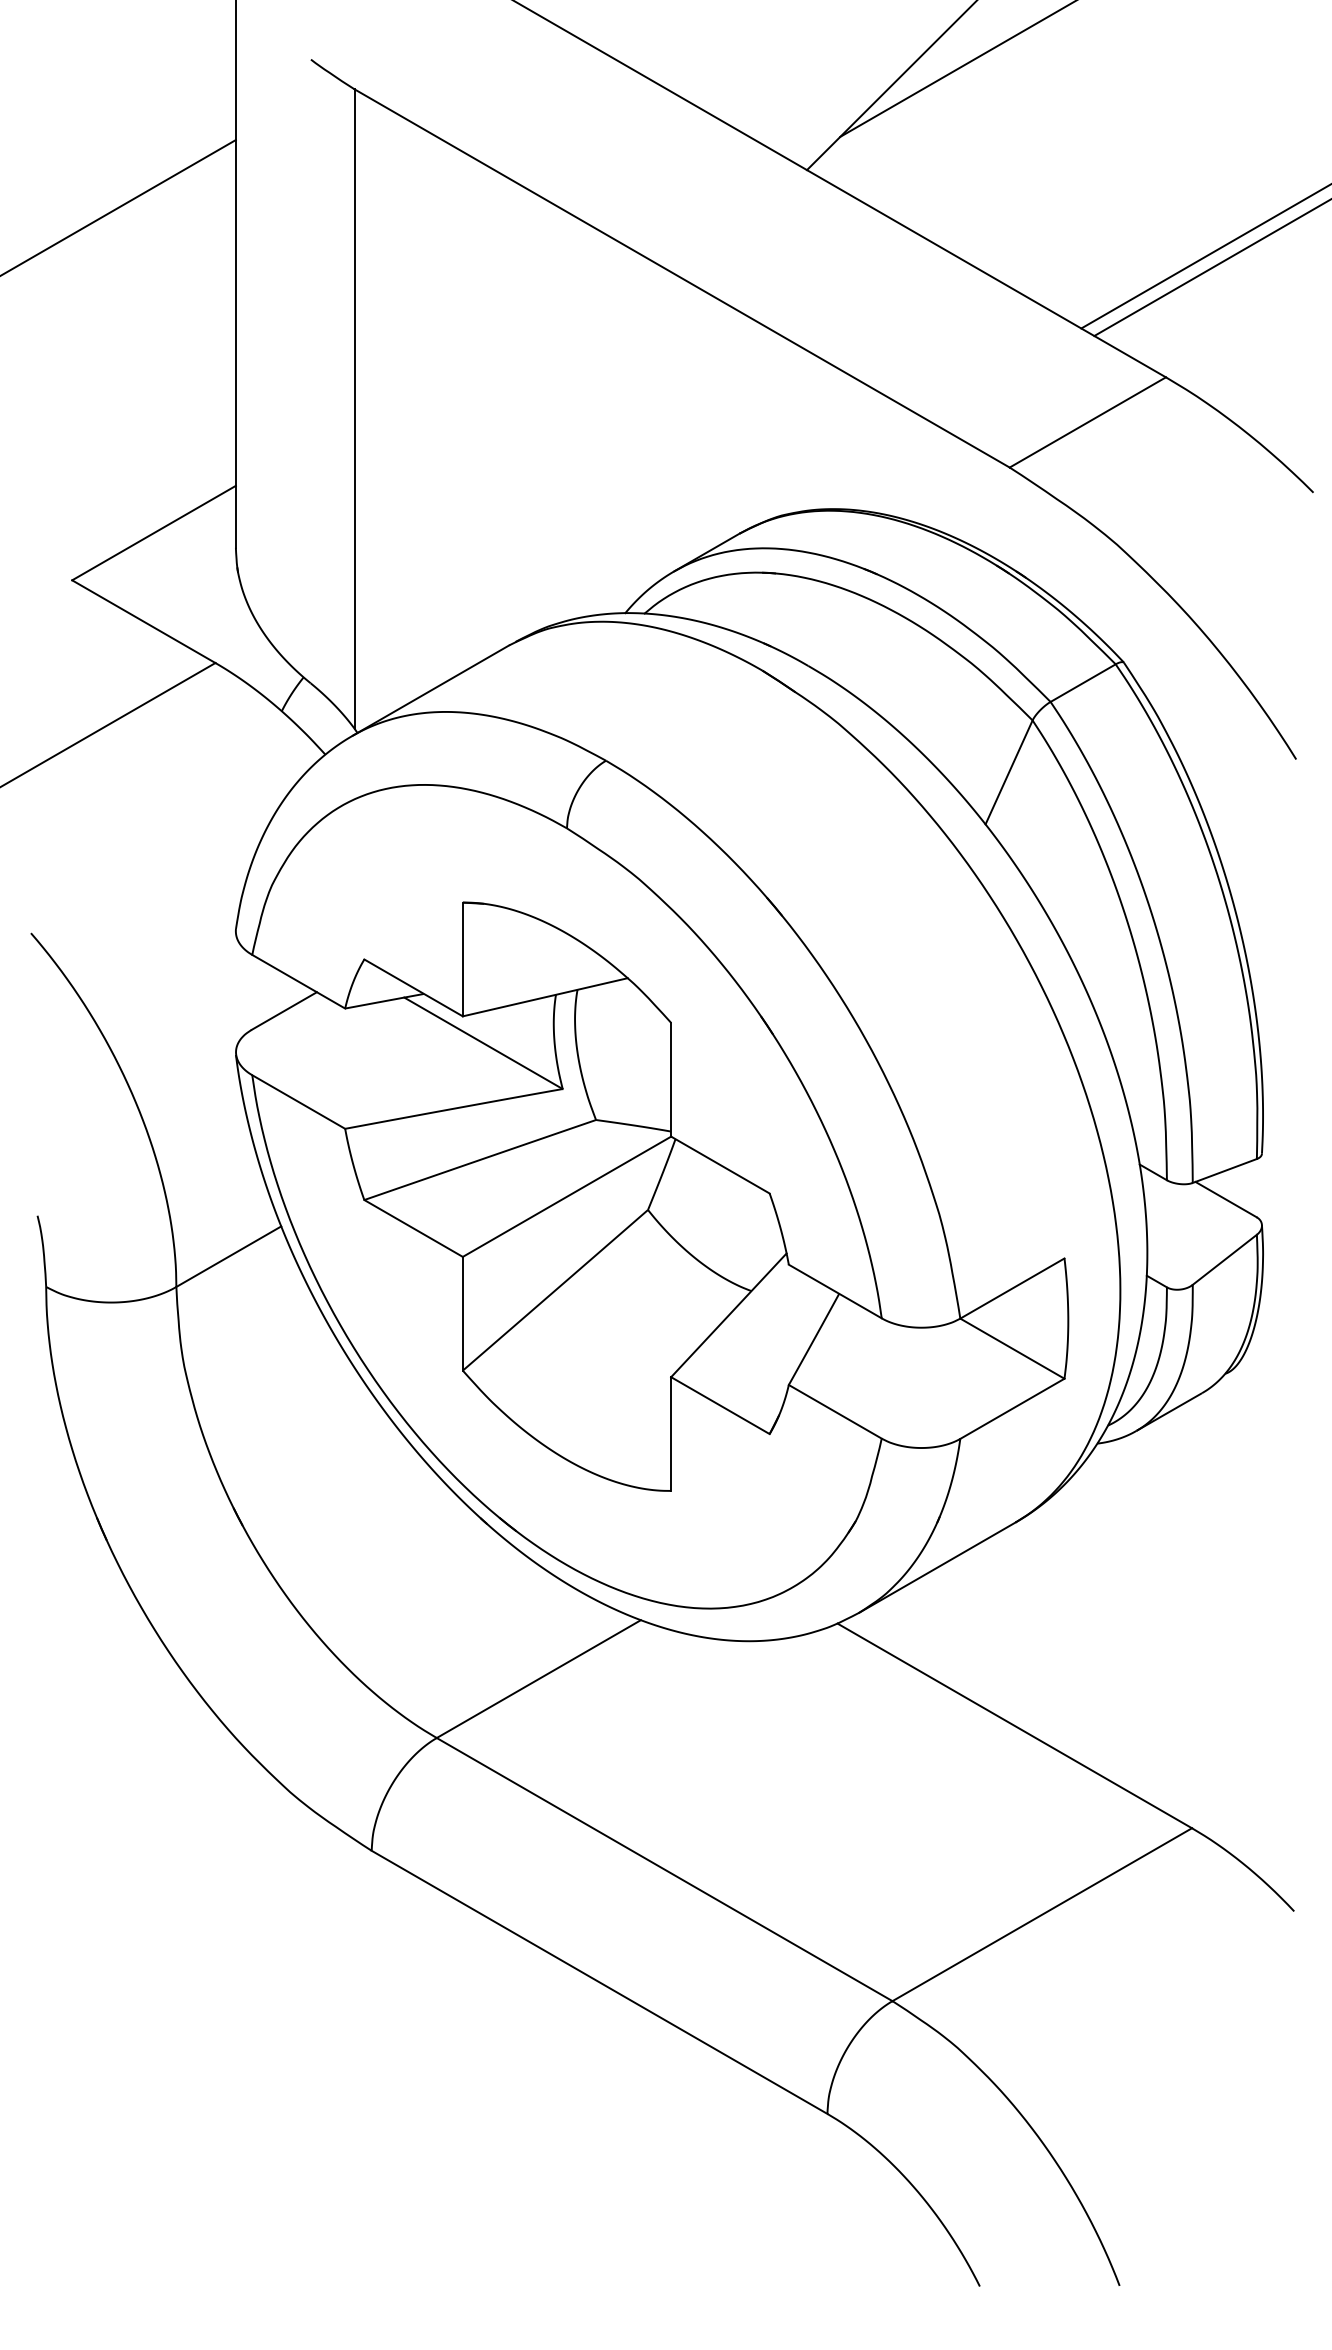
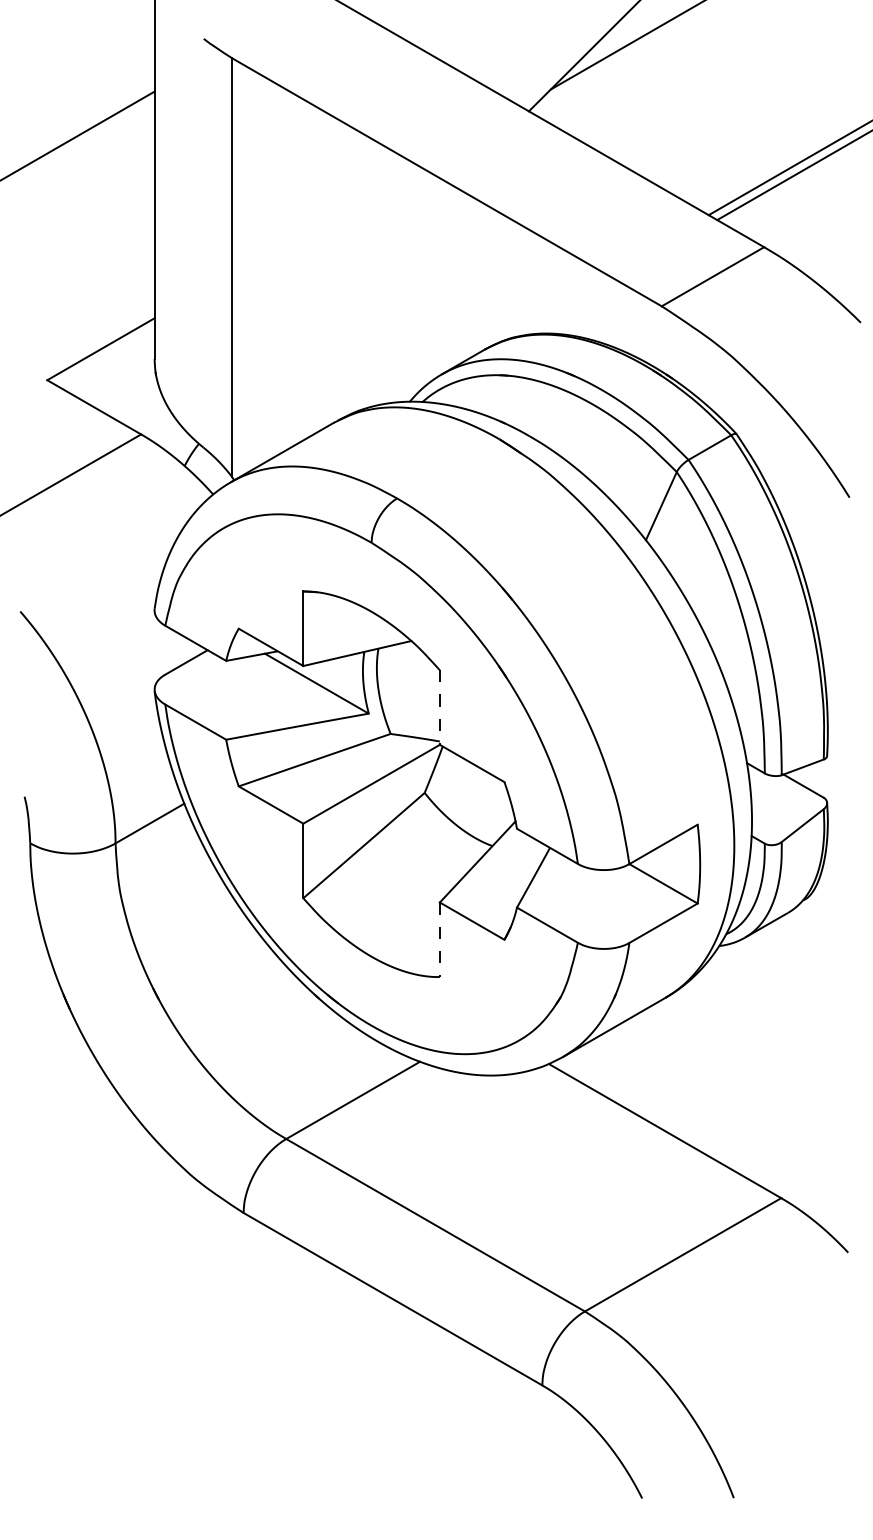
line: (670, 1081) -> (439, 708), solid -> dashed
line: (670, 1435) -> (439, 940), solid -> dashed

